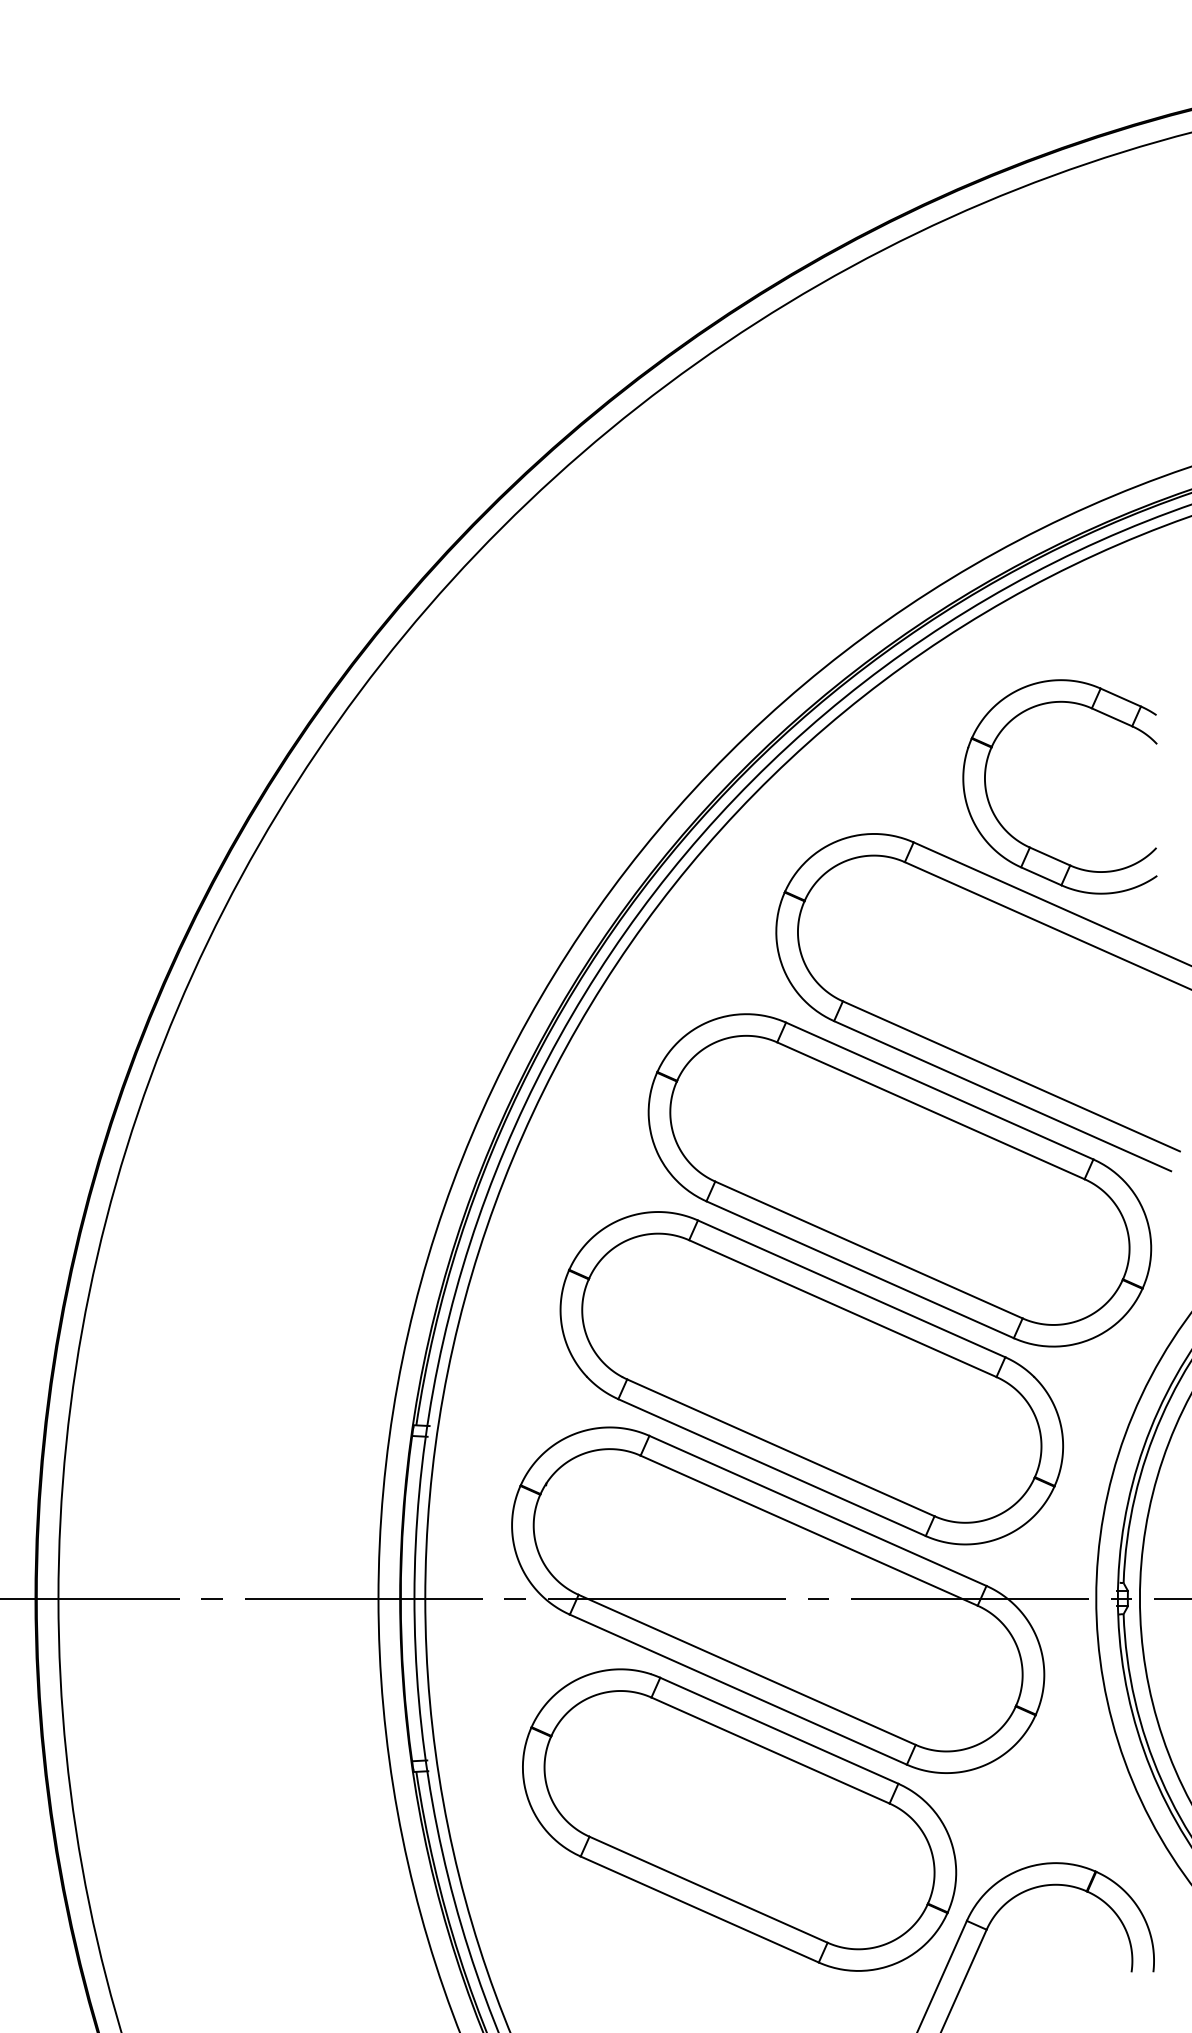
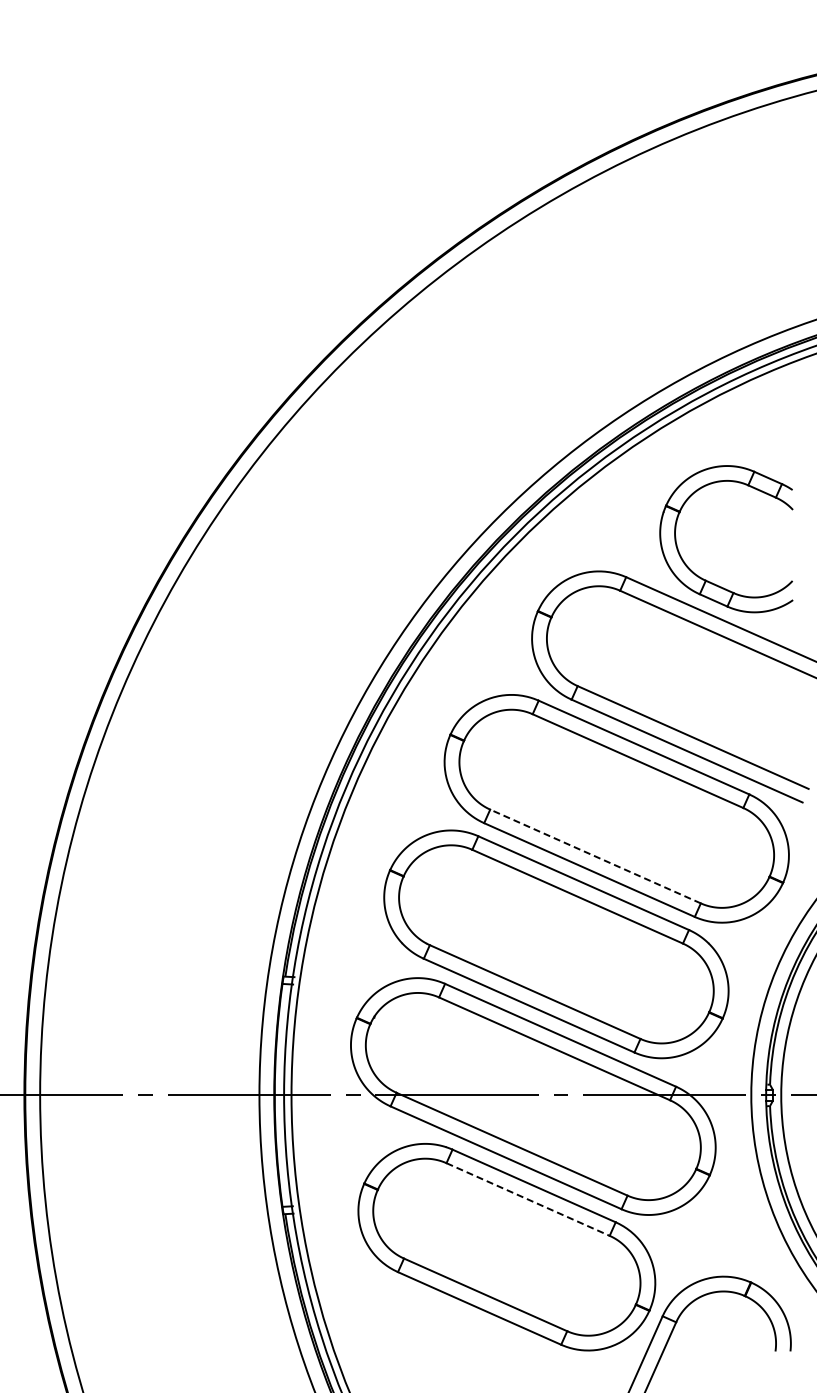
line: (868, 1249) -> (595, 856), solid -> dashed
line: (771, 1750) -> (528, 1199), solid -> dashed

